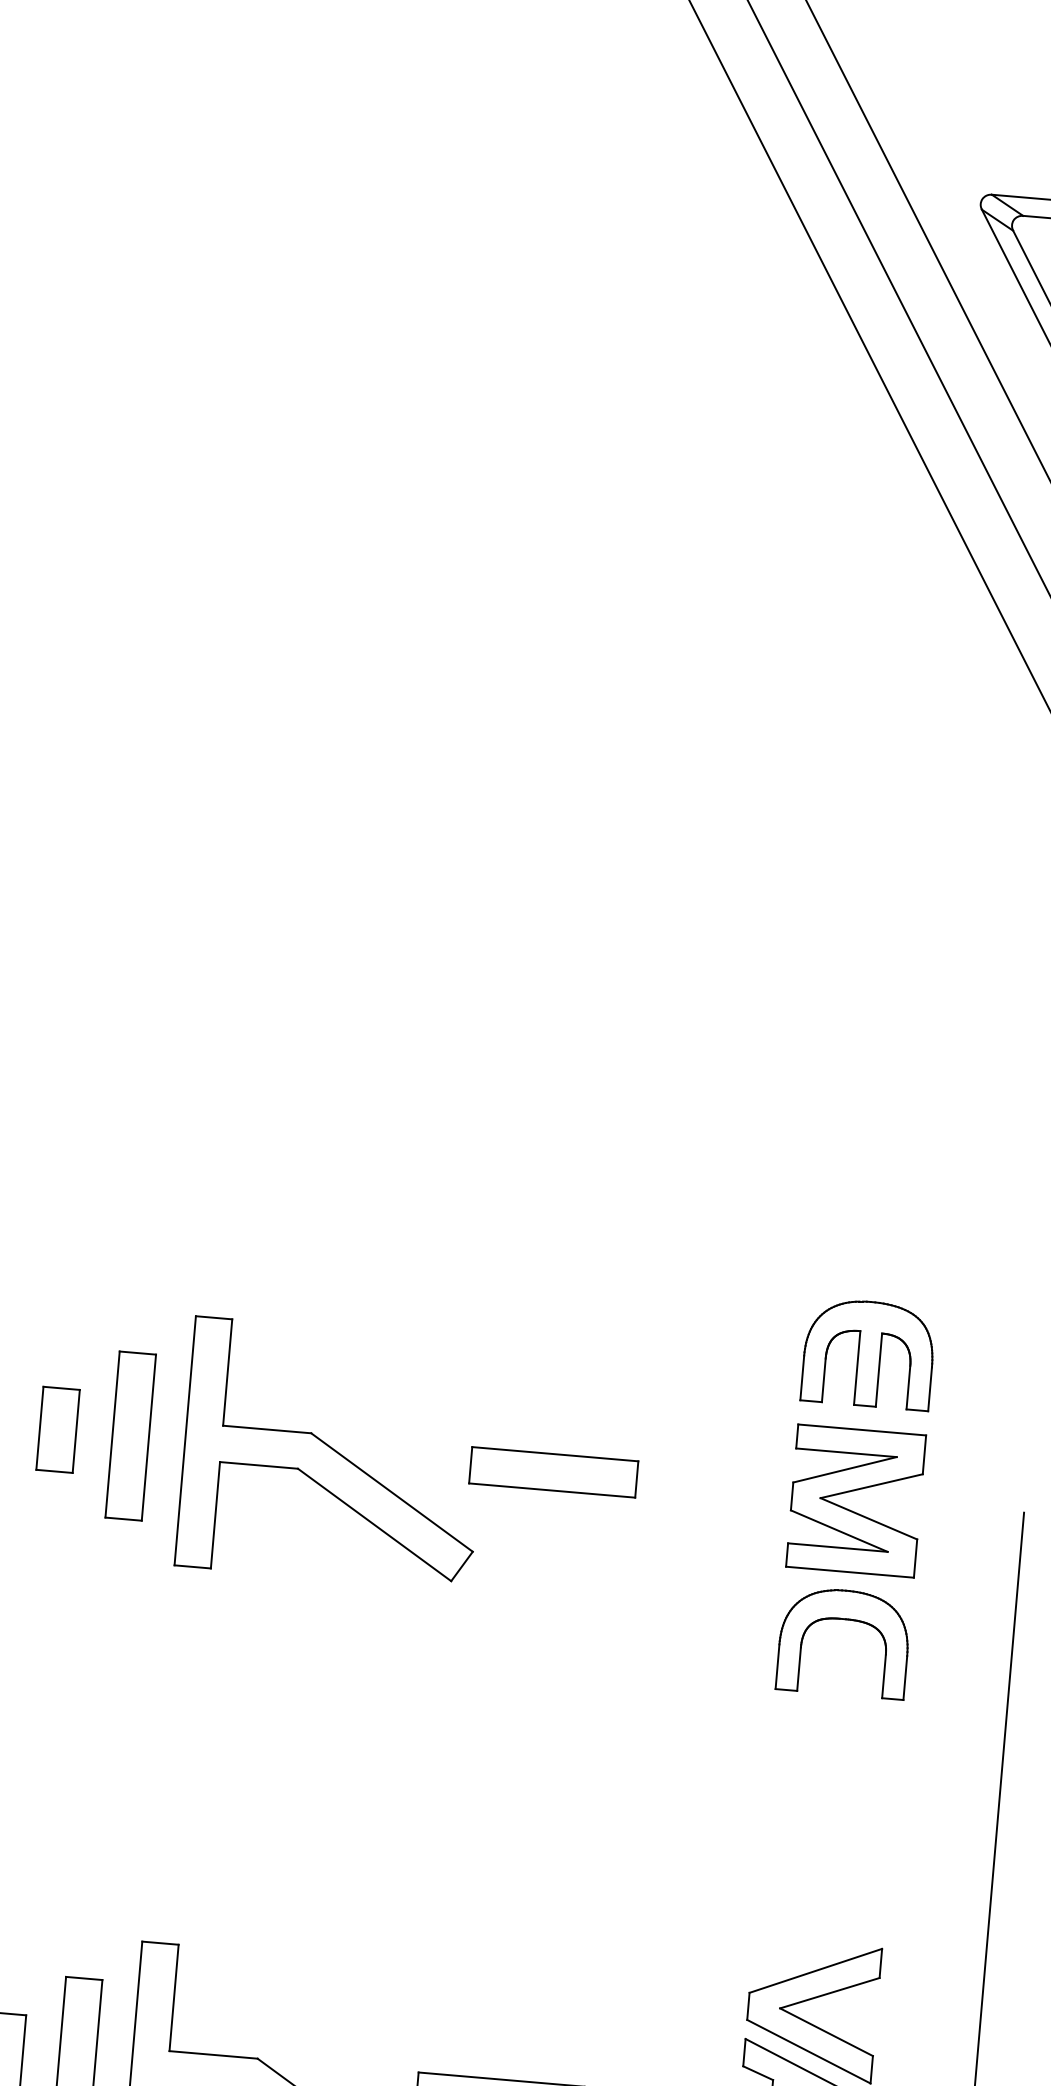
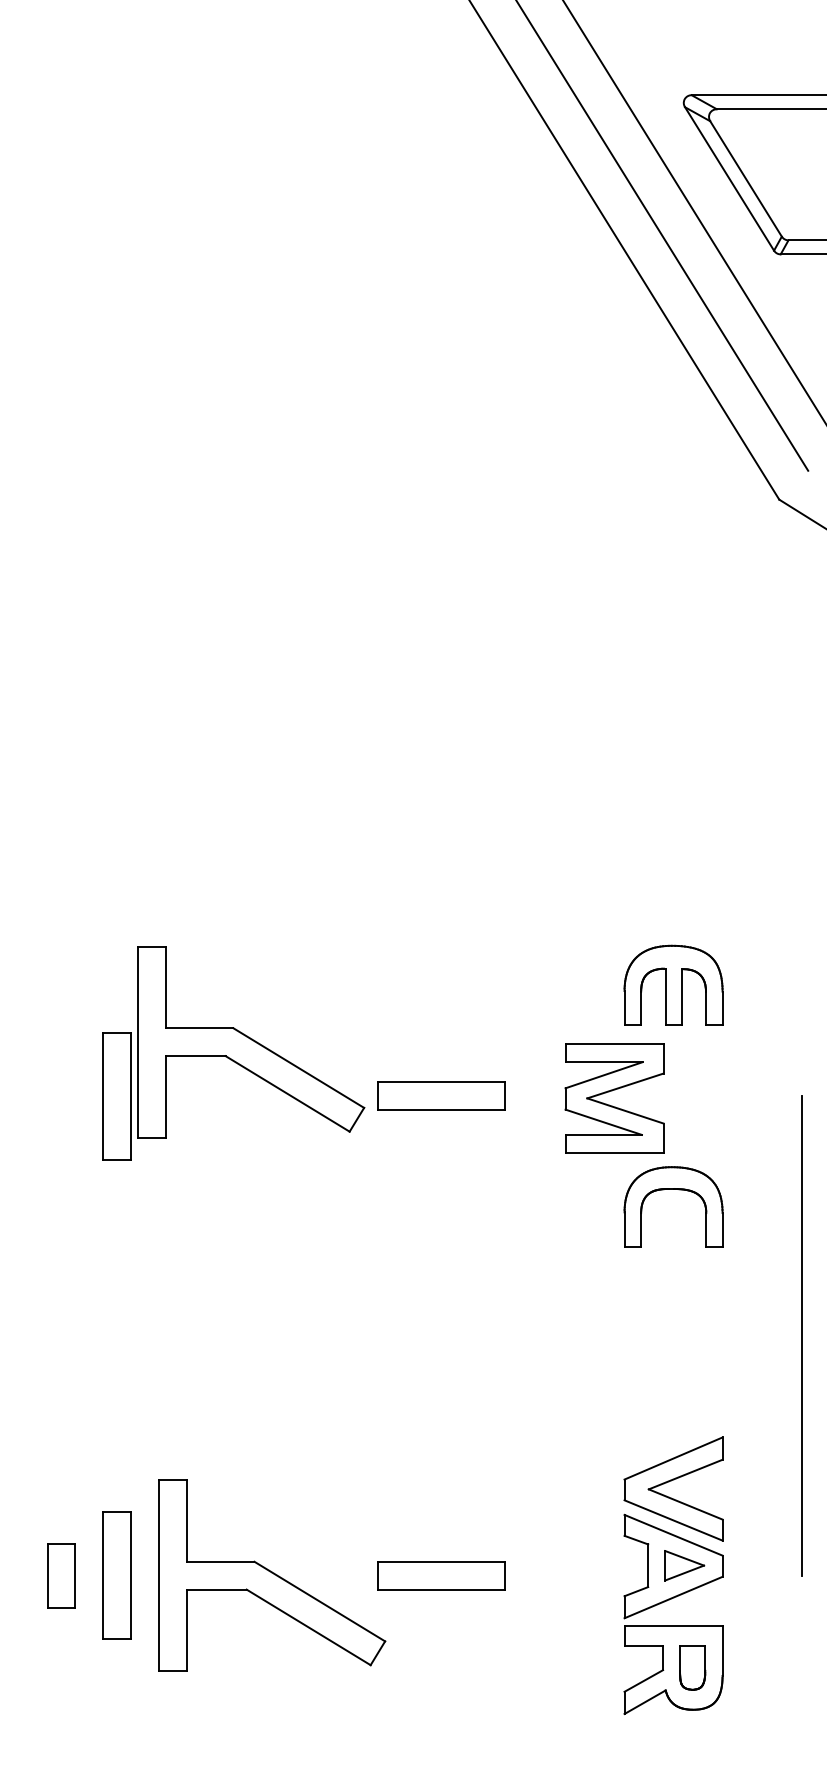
part: (58, 1428) -> (61, 1095), removed
part: (333, 1453) -> (251, 1042), moved
part: (854, 1491) -> (612, 1091), moved

